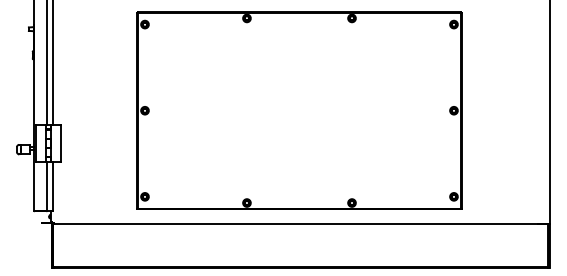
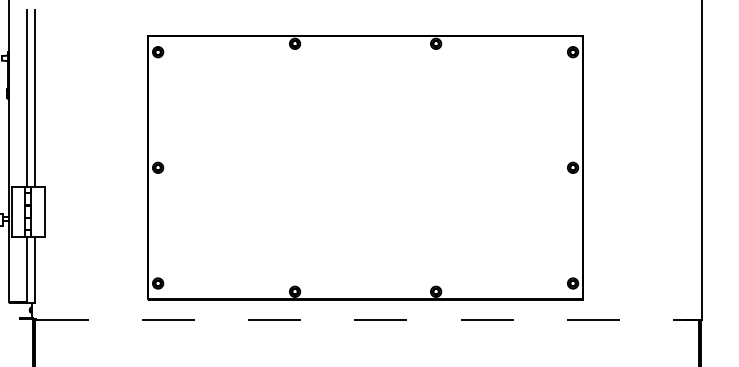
line: (300, 223) -> (366, 319), solid -> dashed

